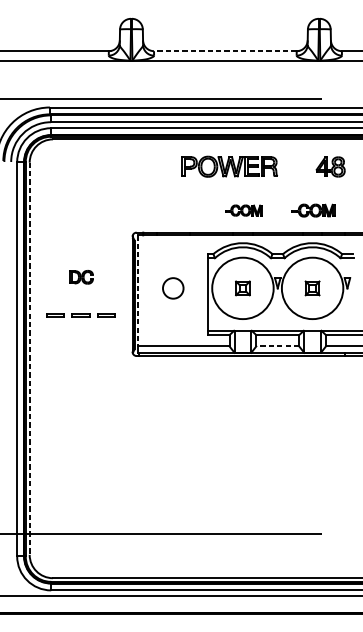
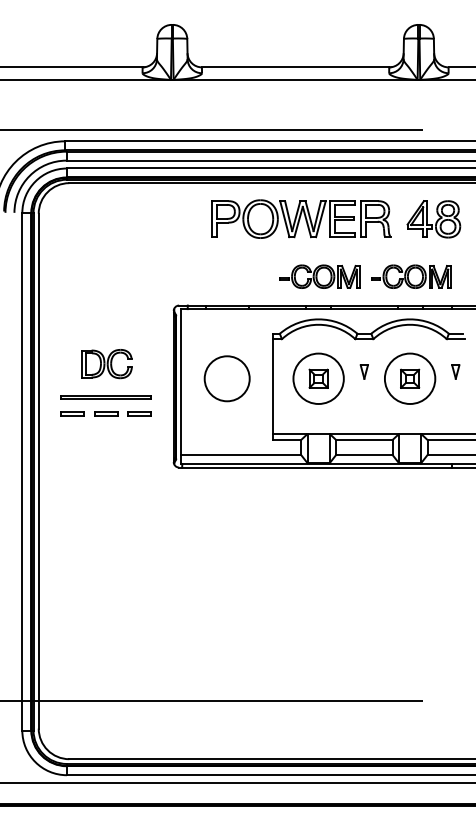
line: (225, 51) -> (295, 67), dashed -> solid
part: (229, 166) -> (301, 218), size x1.43
part: (330, 167) -> (433, 219), size x1.43
part: (243, 210) -> (319, 276), size x1.67
part: (313, 210) -> (411, 276), size x1.43
part: (81, 277) -> (106, 364), size x1.67
circle: (172, 288) -> (226, 378), size x1.67
circle: (242, 288) -> (318, 378), size x0.62
circle: (312, 288) -> (409, 378), size x0.62
line: (138, 291) -> (181, 382), dashed -> solid
line: (80, 301) -> (105, 396), added
line: (277, 346) -> (363, 454), dashed -> solid
line: (29, 359) -> (38, 471), dashed -> solid

